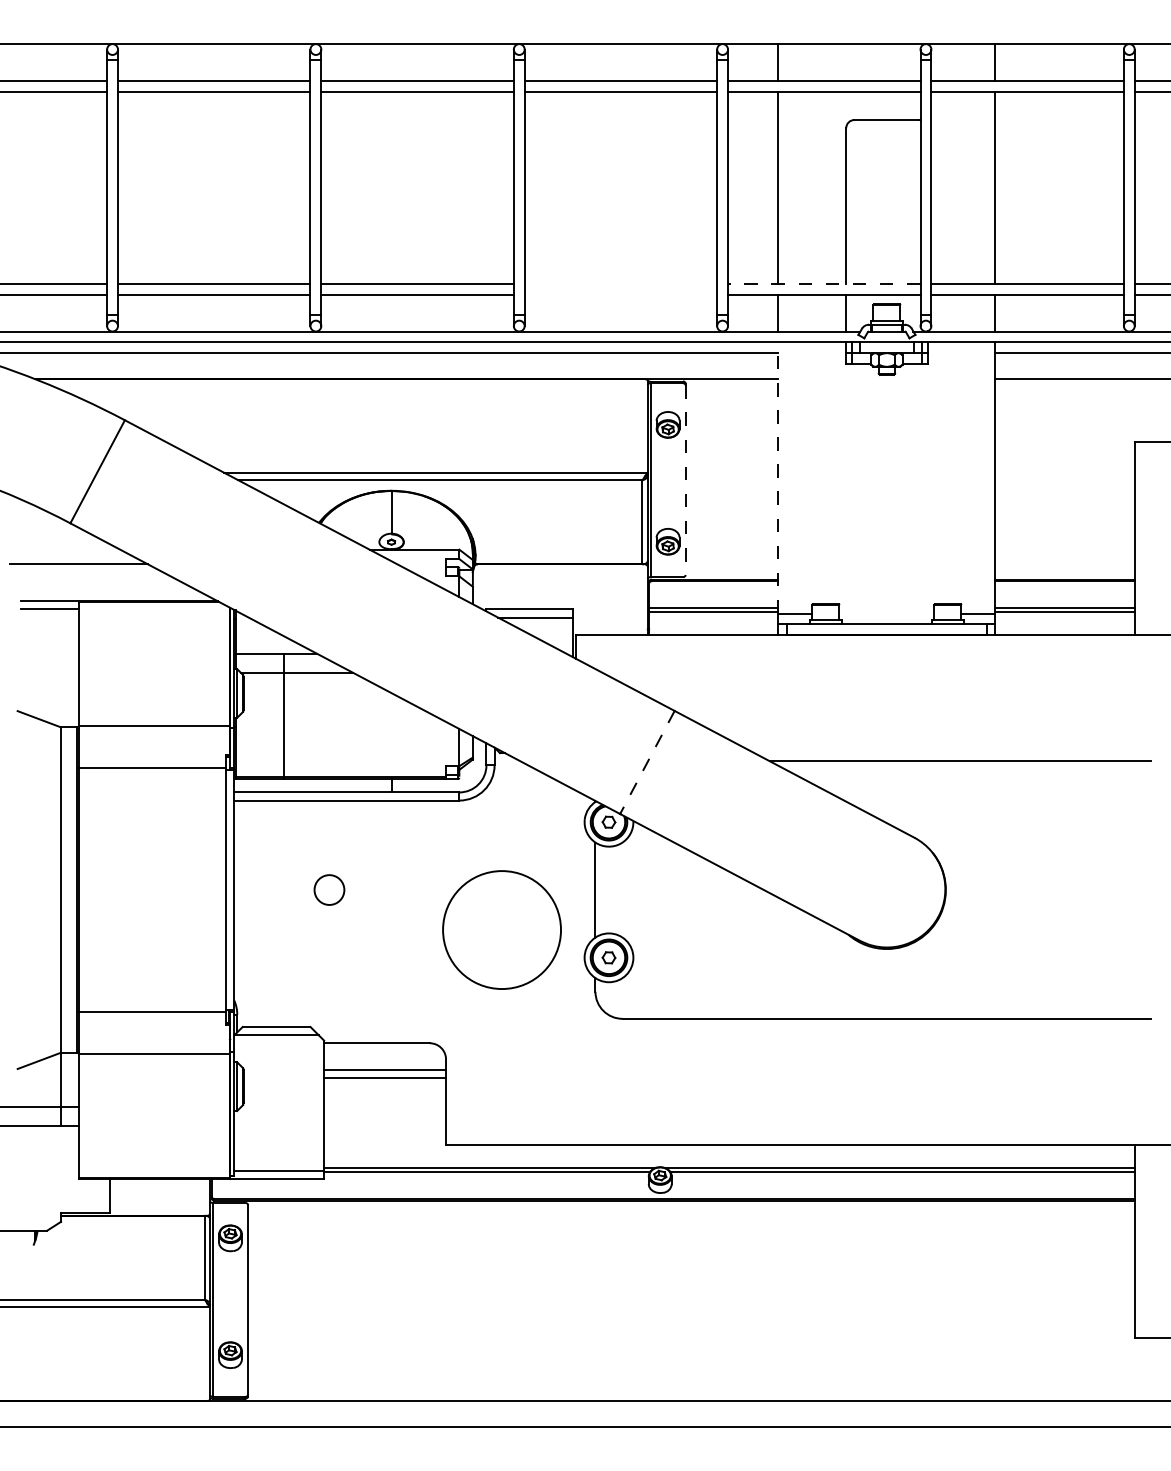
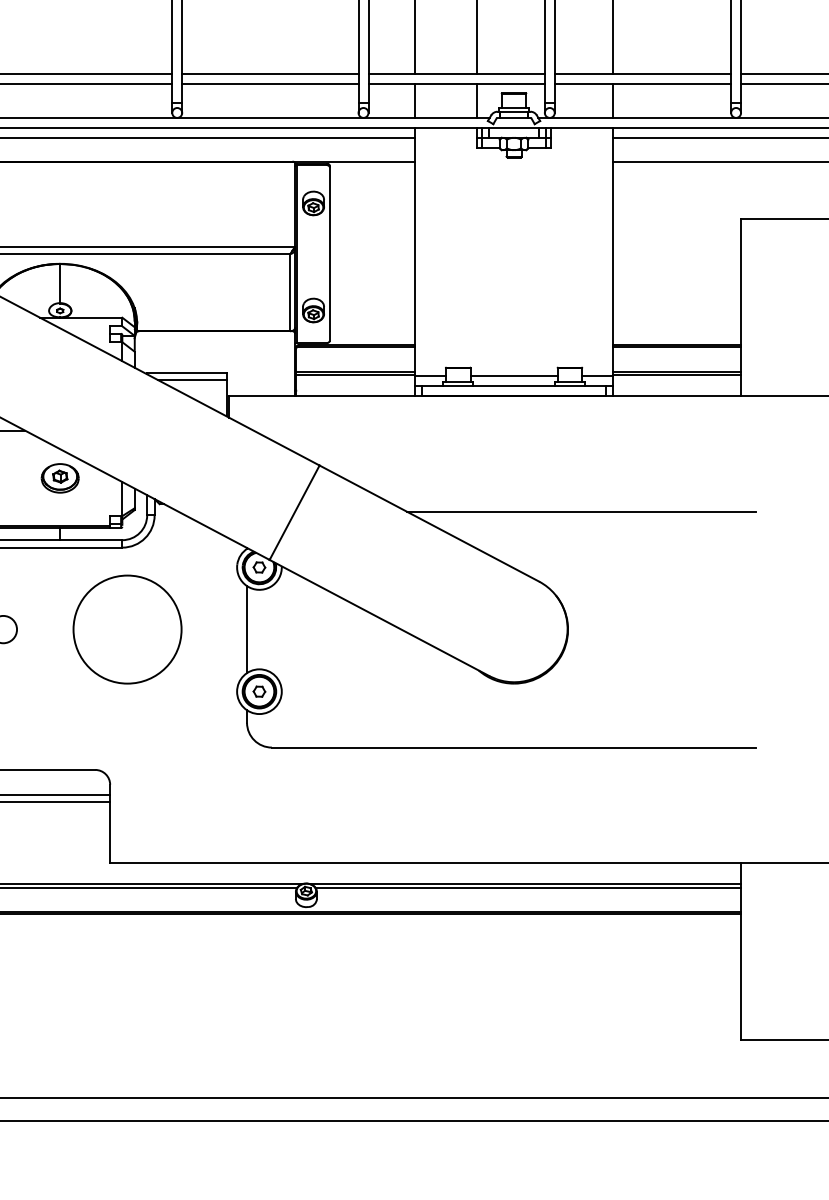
line: (620, 284) -> (269, 74), added
line: (823, 284) -> (455, 74), dashed -> solid
line: (620, 294) -> (269, 84), added
line: (778, 477) -> (414, 251), dashed -> solid
line: (685, 480) -> (329, 254), dashed -> solid
line: (886, 613) -> (513, 376), added
part: (391, 724) -> (60, 477), added
line: (647, 762) -> (294, 512), dashed -> solid
circle: (501, 929) -> (127, 629), moved

